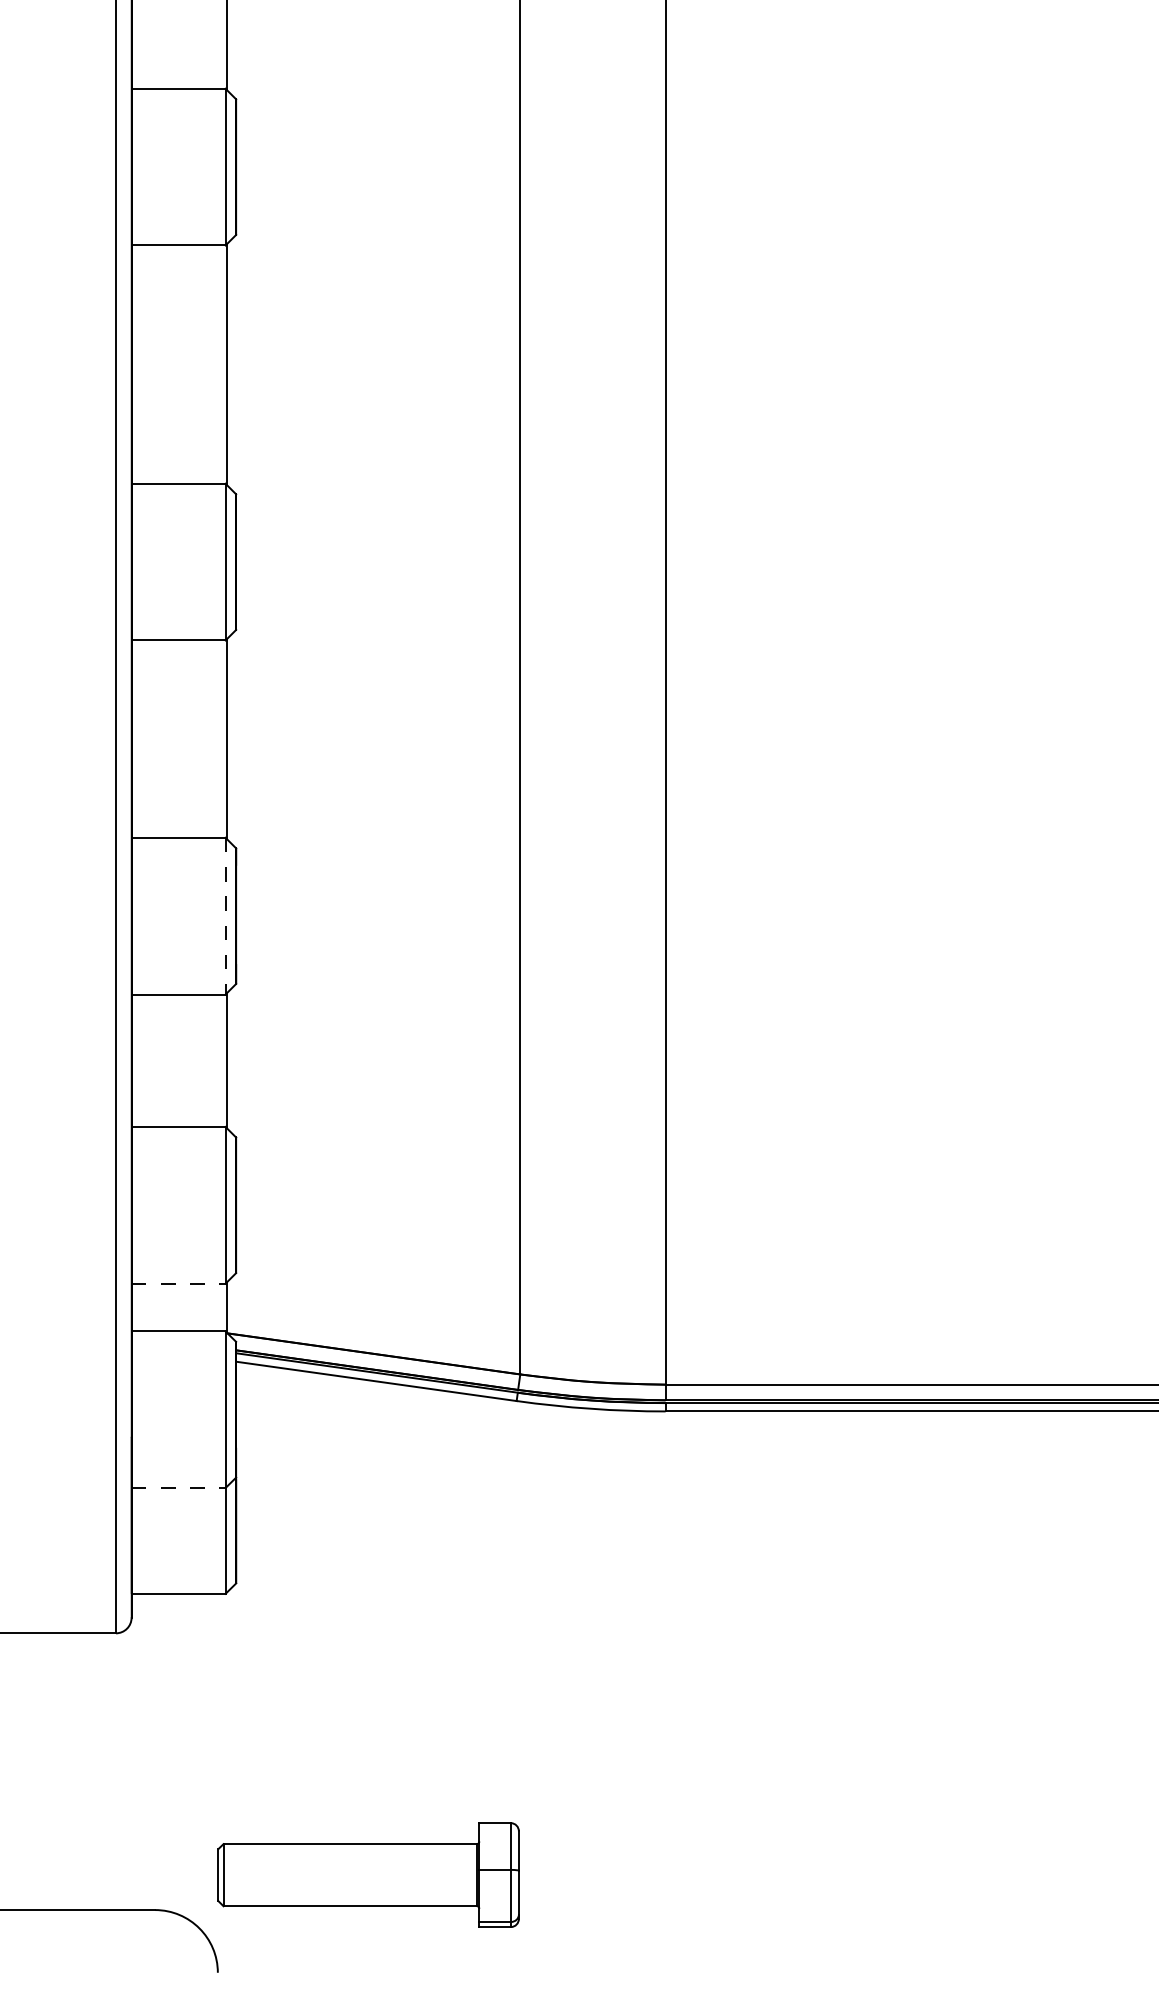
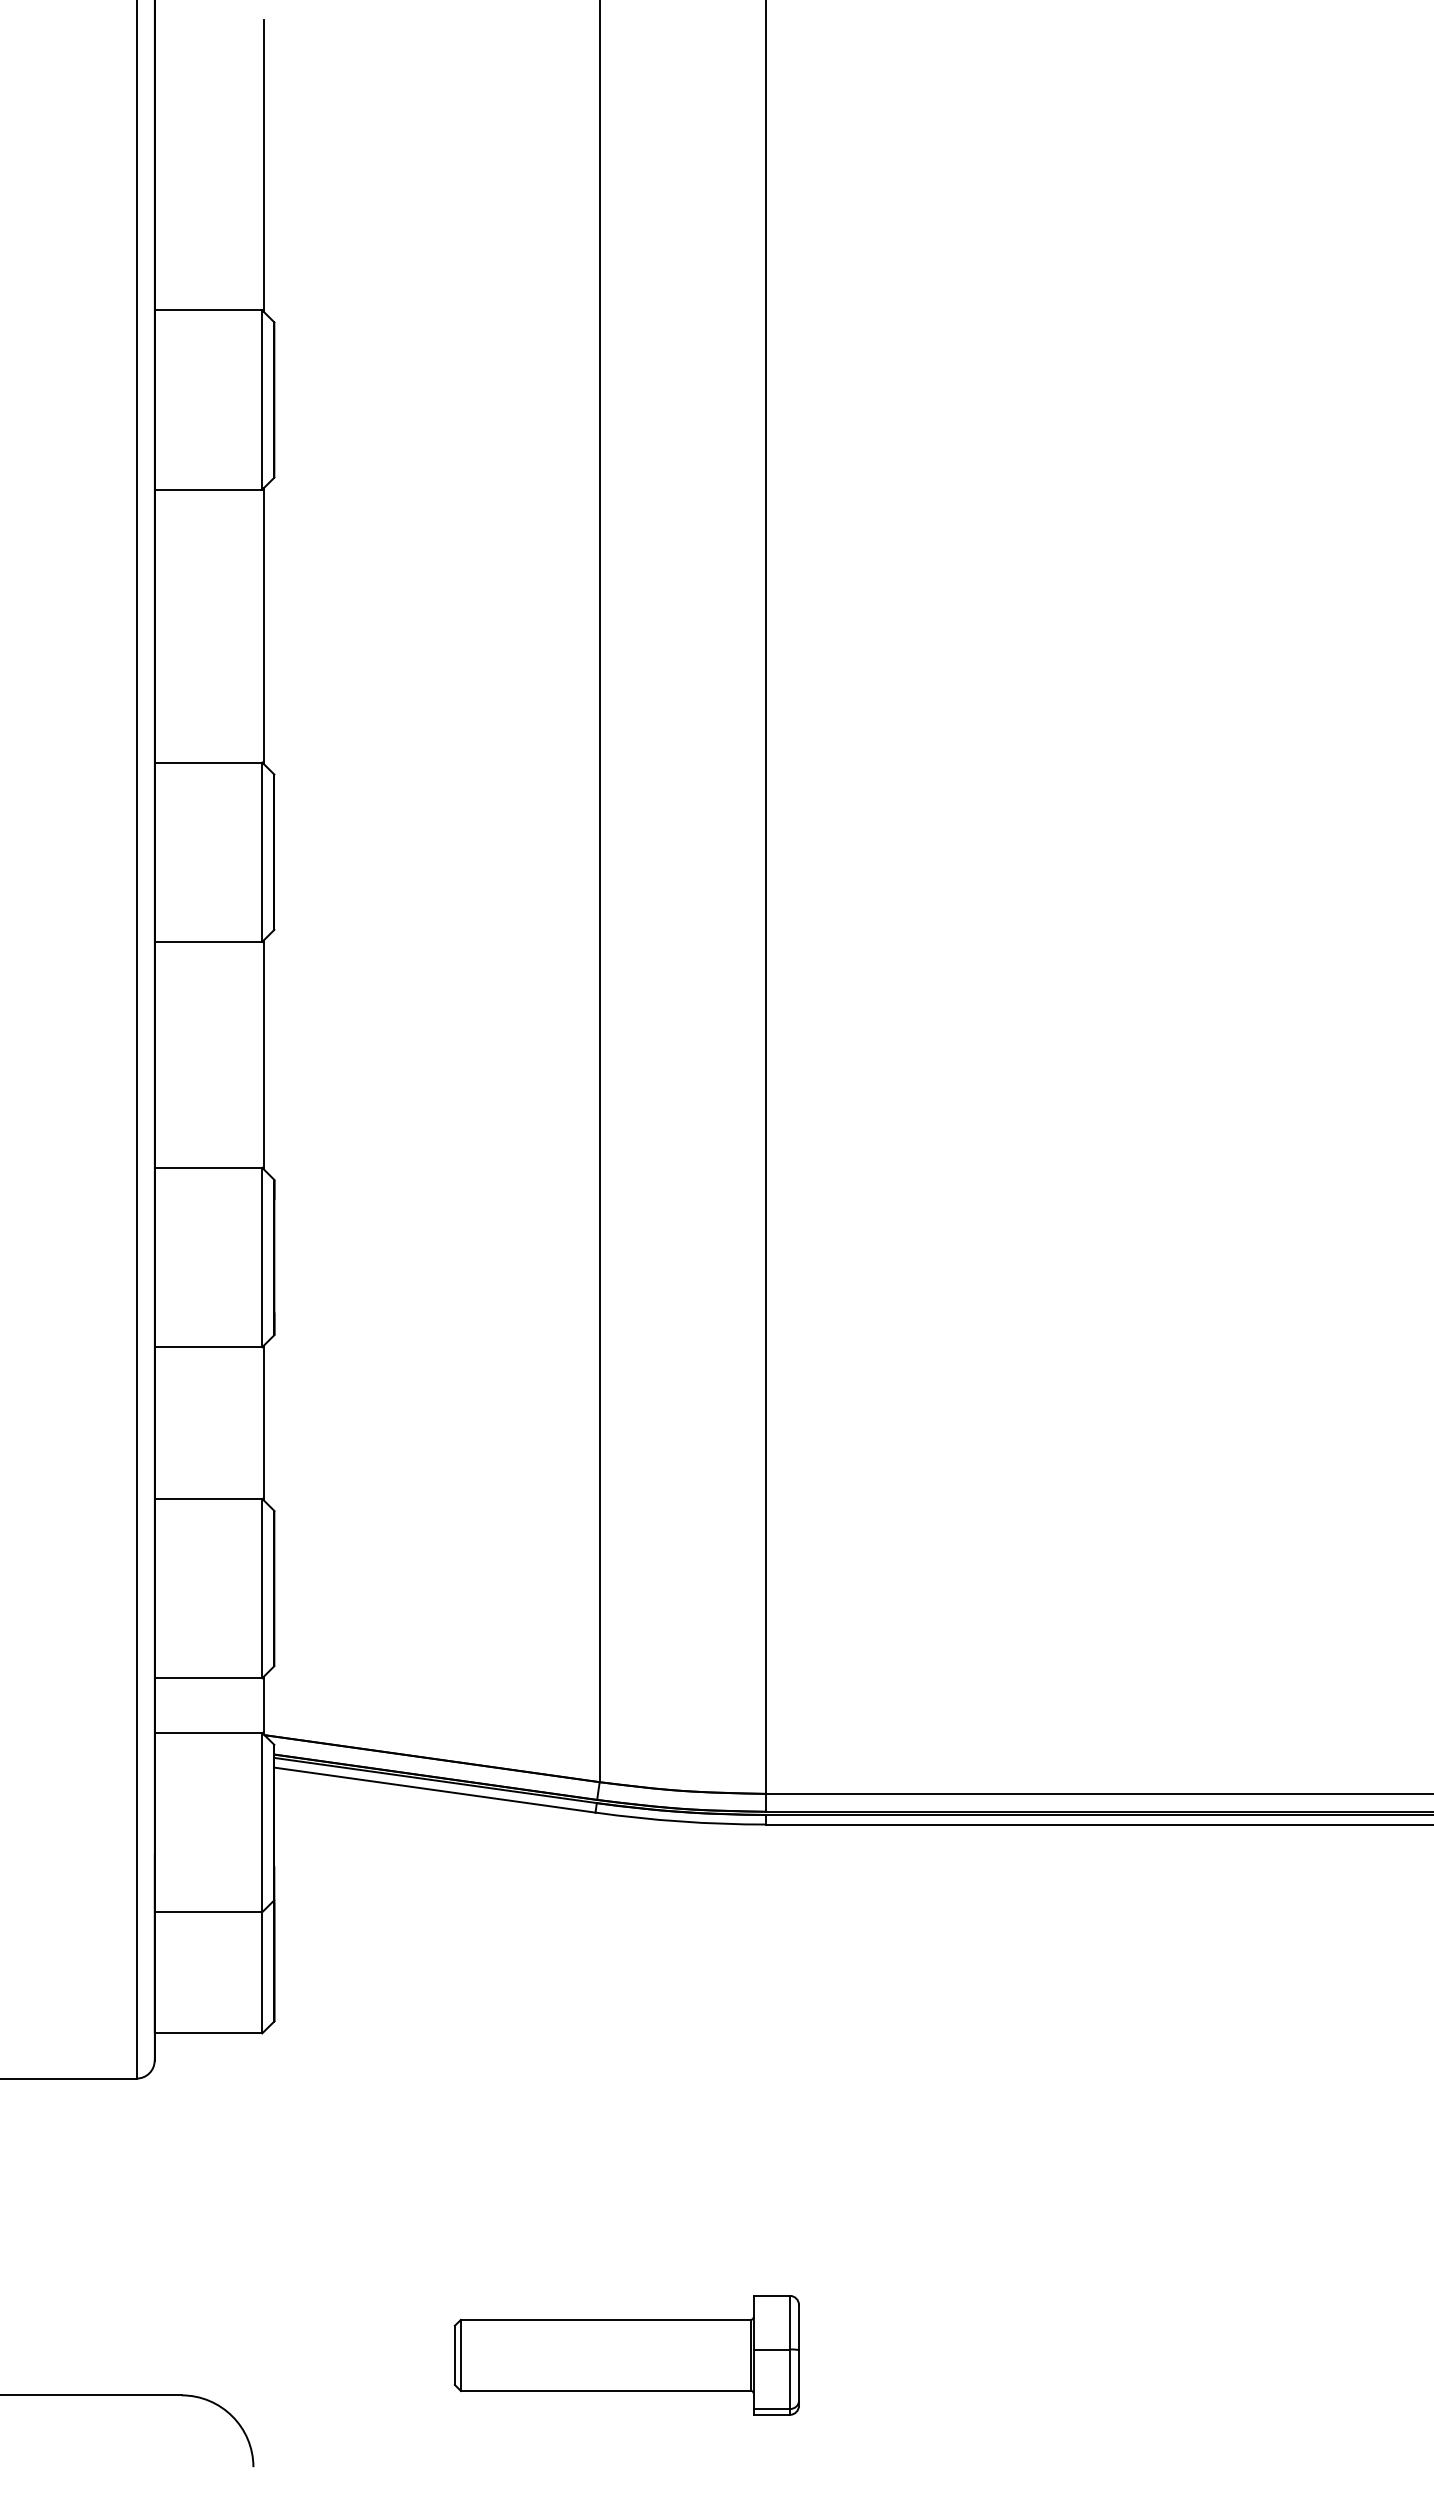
line: (225, 916) -> (262, 1257), dashed -> solid
line: (178, 1283) -> (208, 1678), dashed -> solid
line: (178, 1488) -> (208, 1912), dashed -> solid
part: (368, 1875) -> (626, 2355), moved

